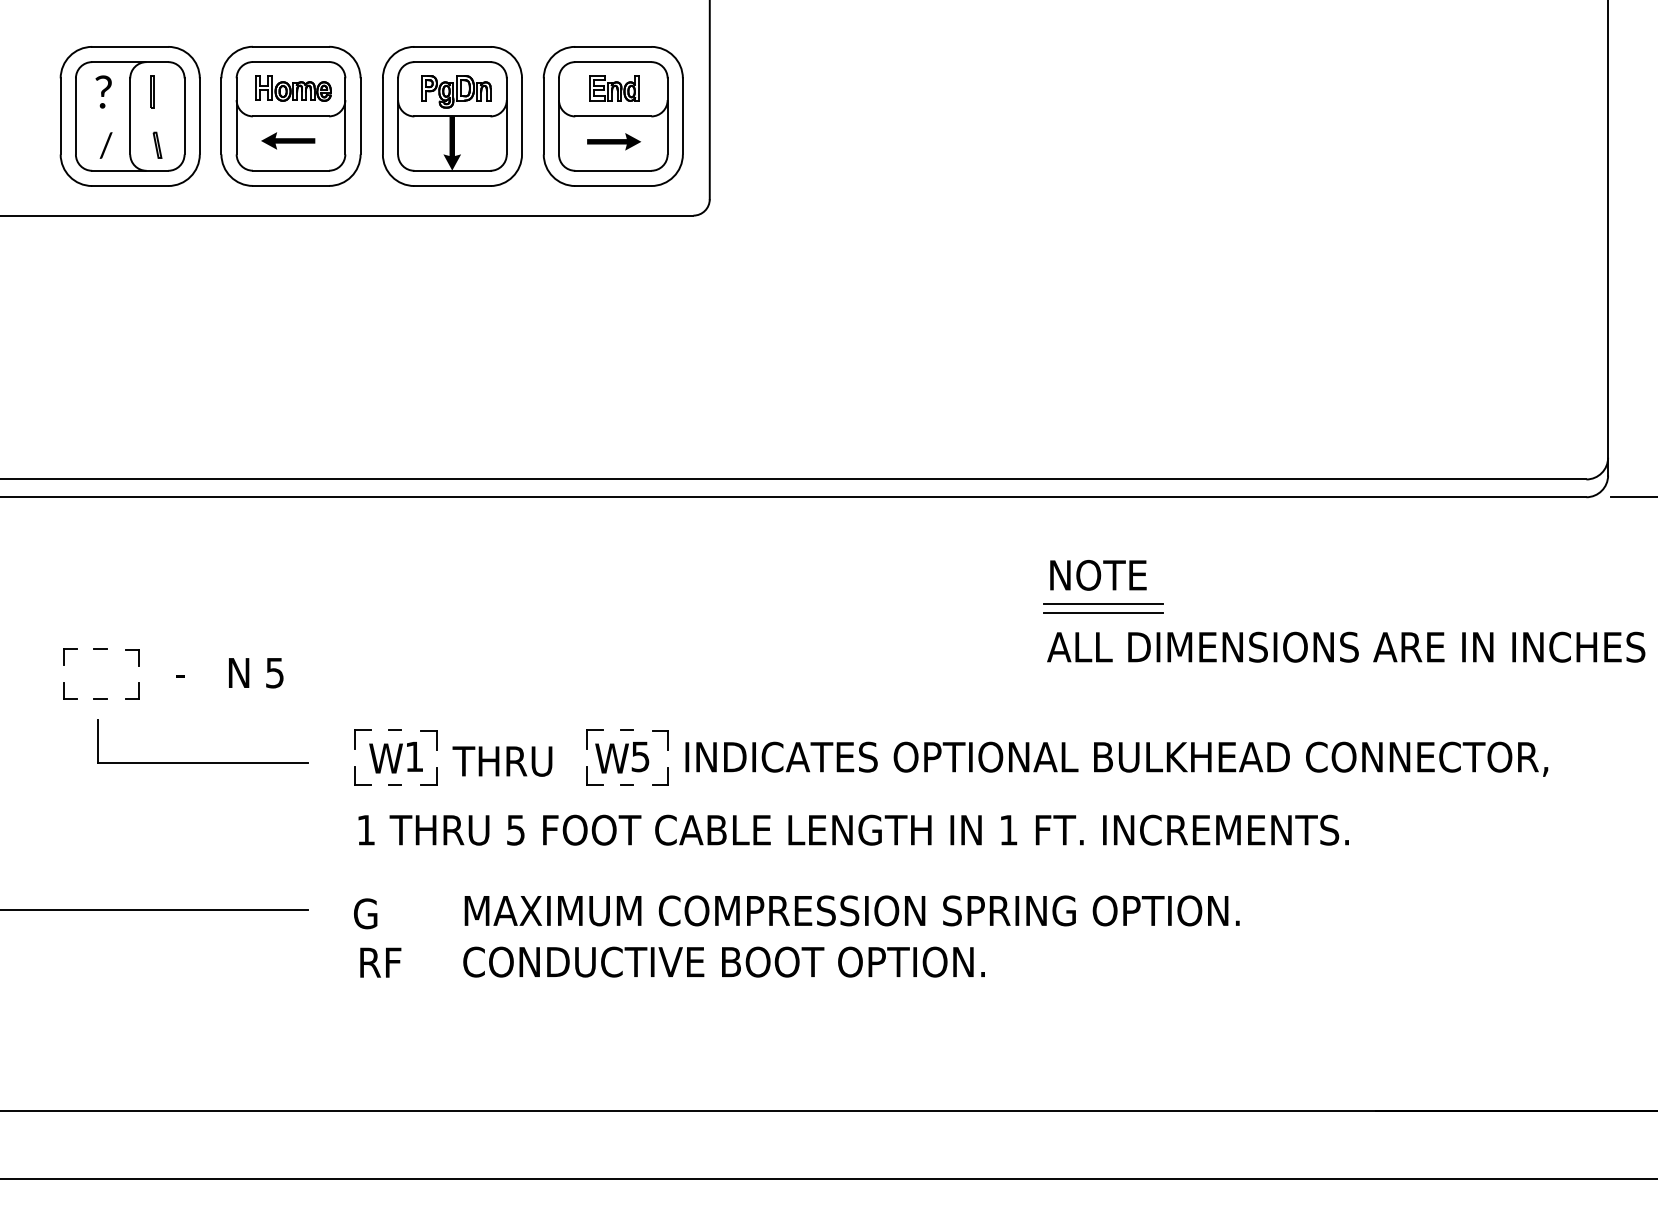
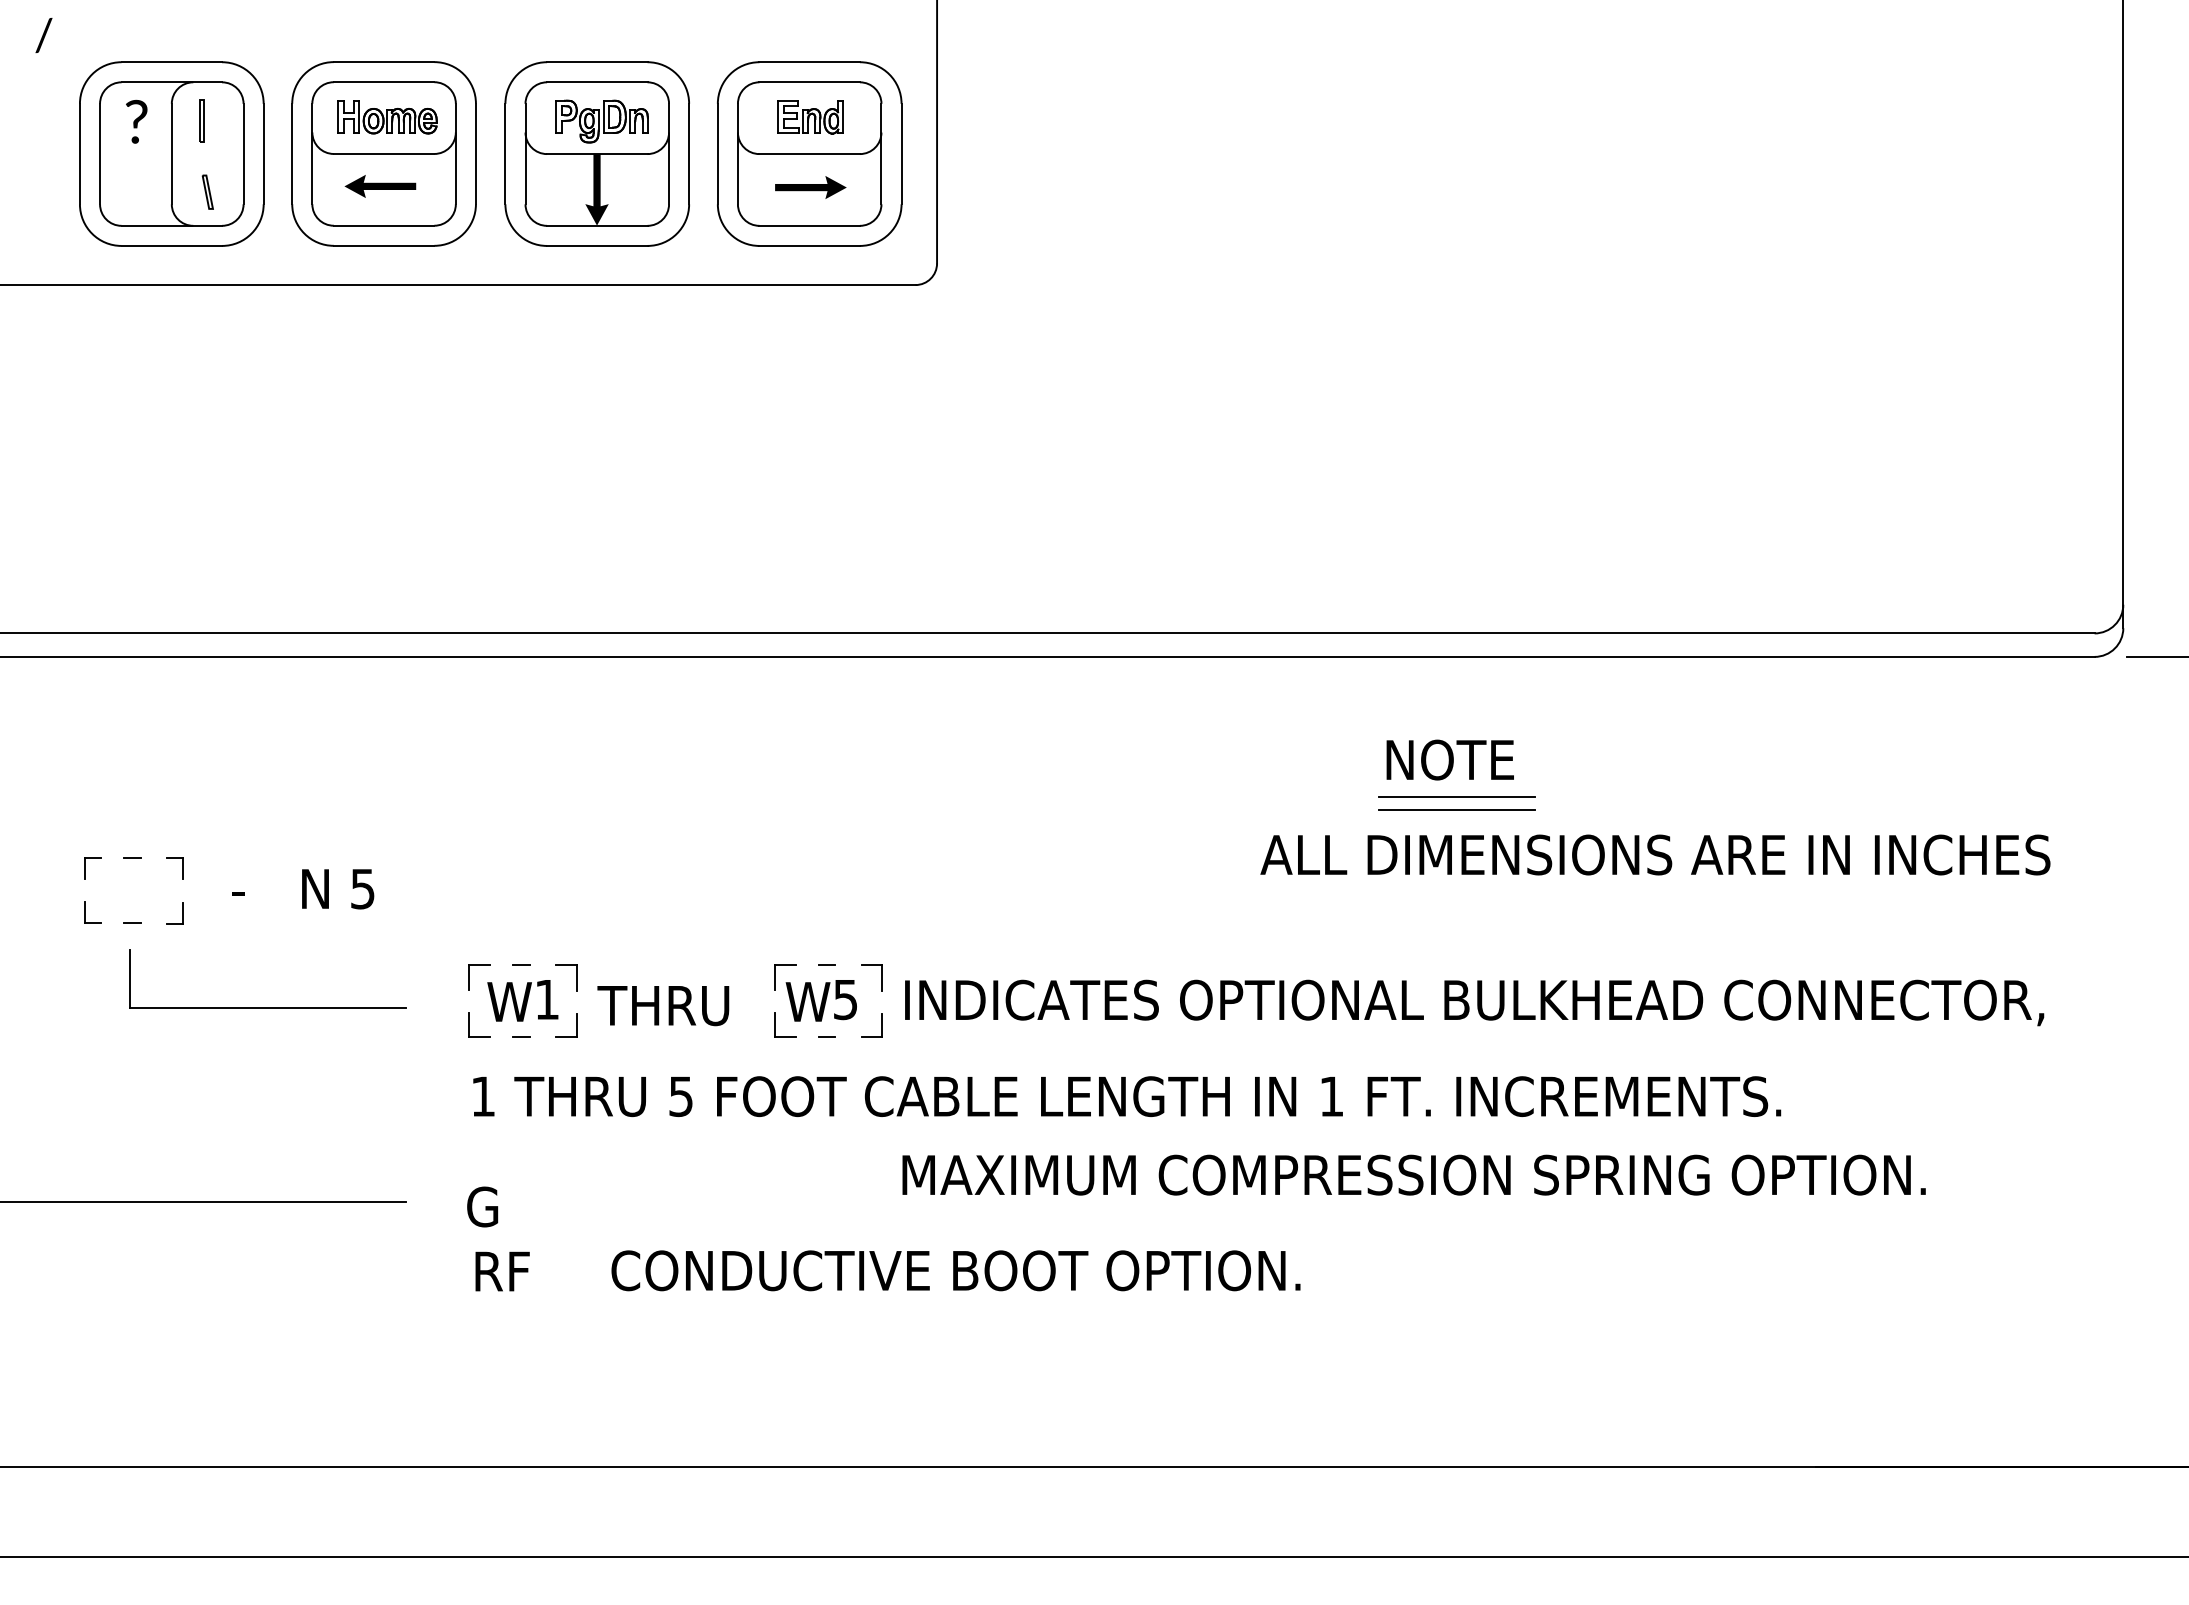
text: (105, 145) -> (43, 35), moved
text: (1346, 646) -> (1655, 854), moved
text: (851, 910) -> (1413, 1174), moved

